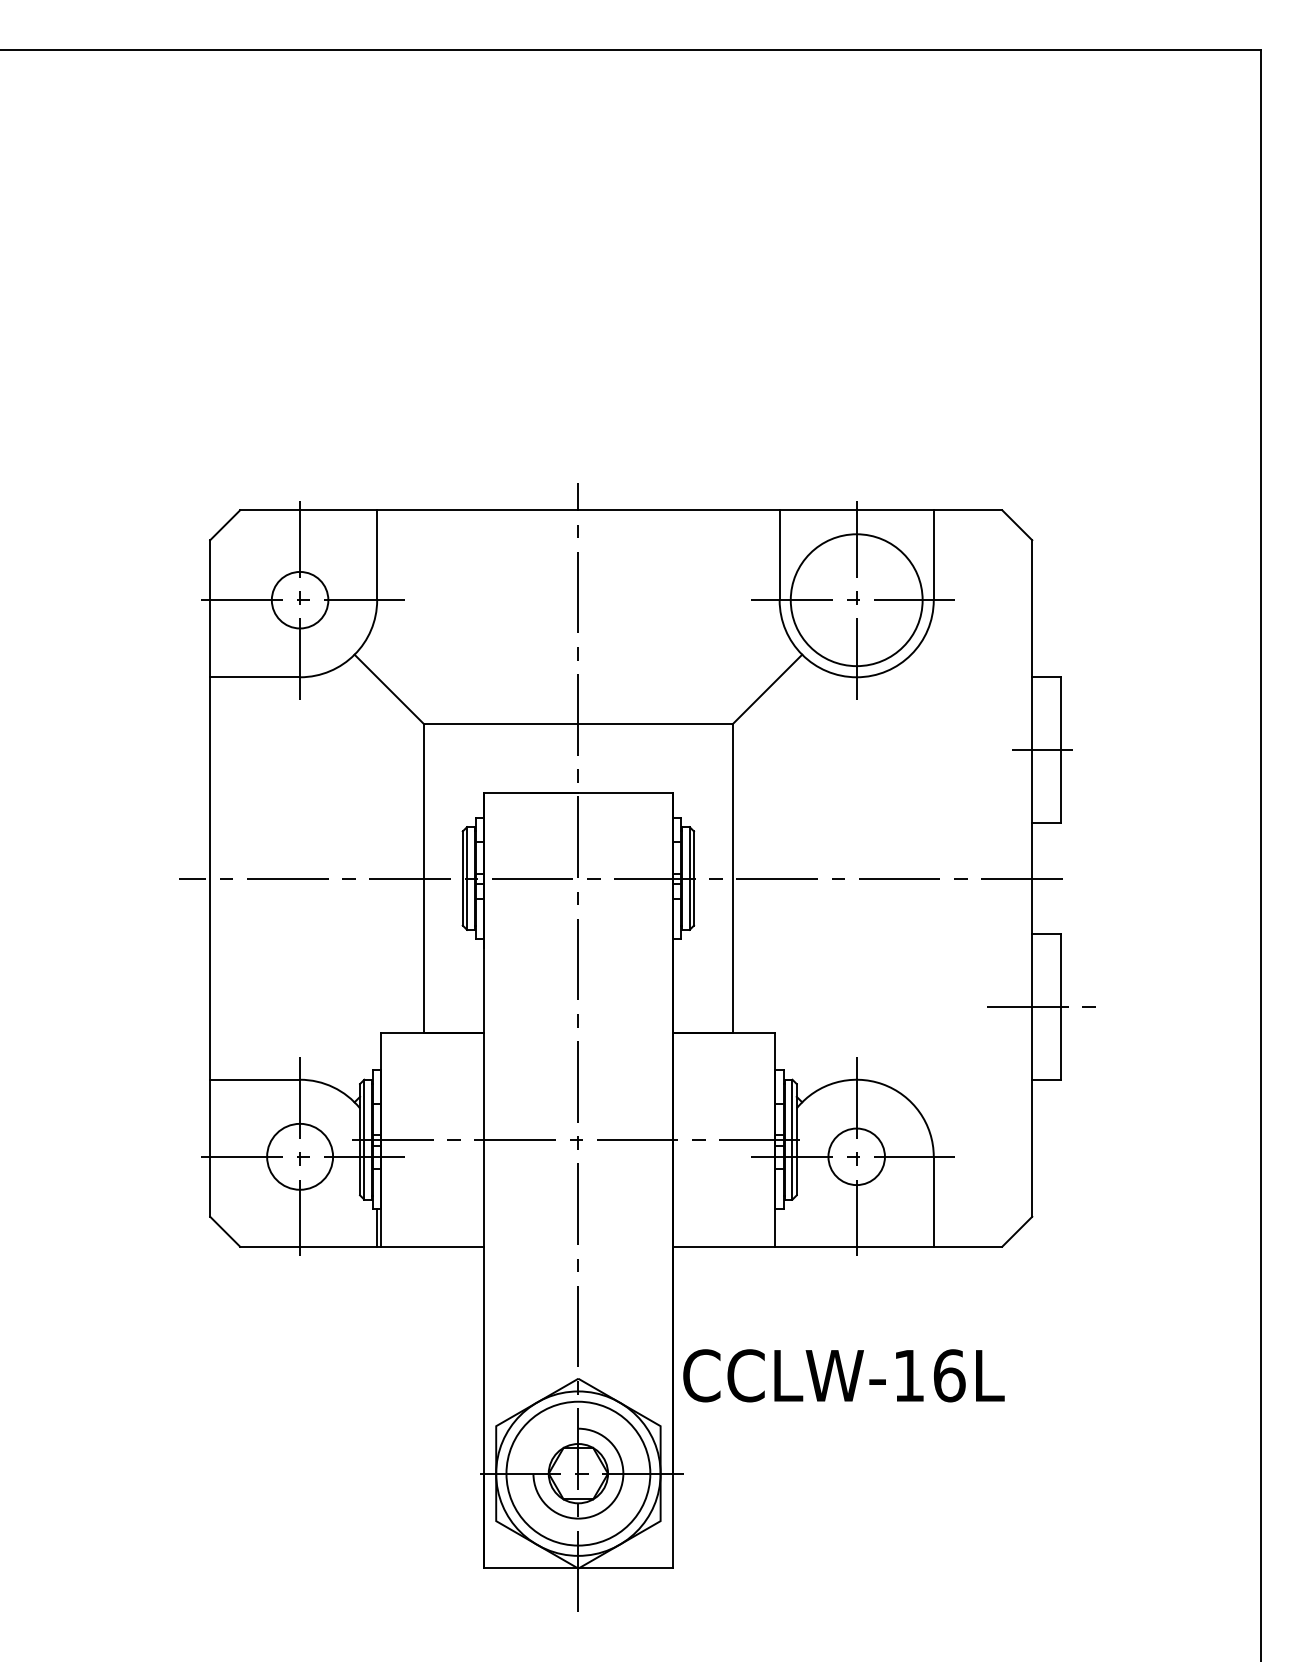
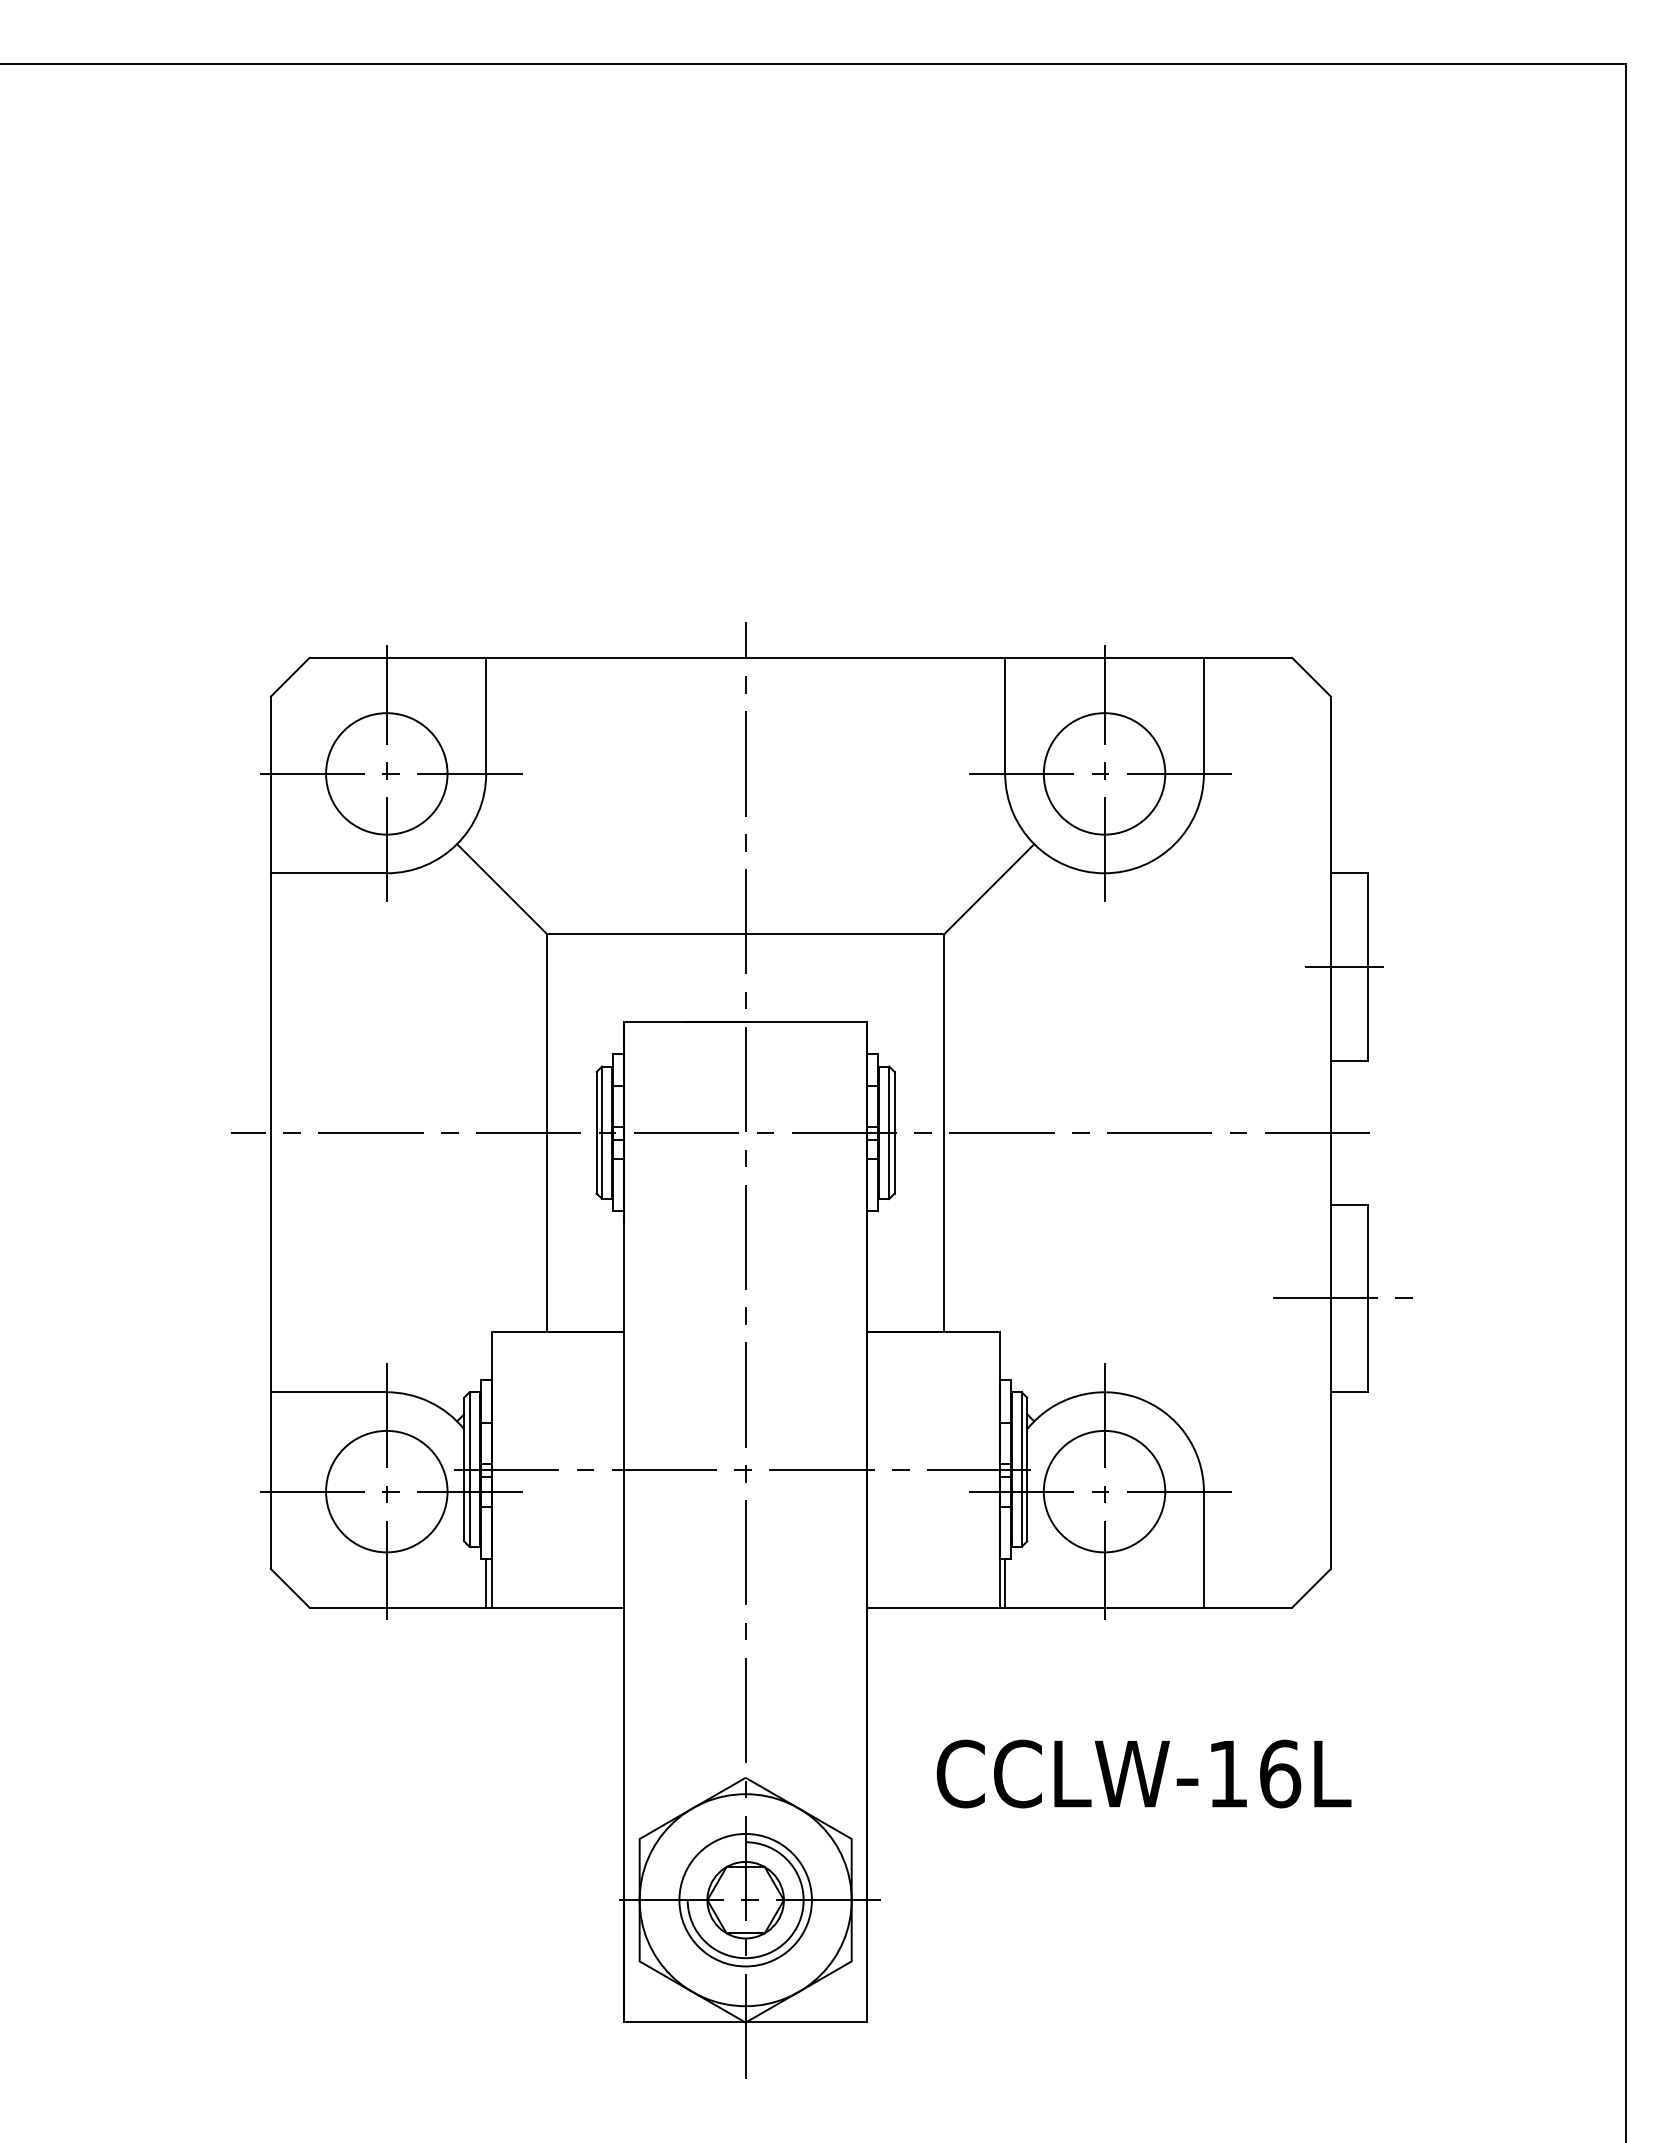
circle: (299, 599) -> (386, 773), size x1.67
circle: (856, 599) -> (1104, 773), size x0.71
circle: (299, 1156) -> (386, 1491), size x1.43
circle: (856, 1156) -> (1104, 1491), size x1.67
line: (779, 1227) -> (1005, 1582), added
text: (843, 1375) -> (1143, 1773), moved
circle: (578, 1473) -> (745, 1899), size x0.71

